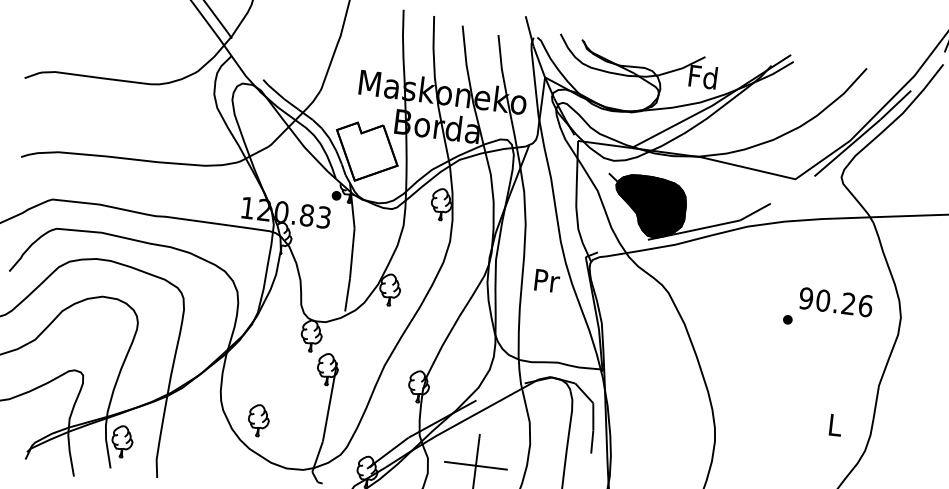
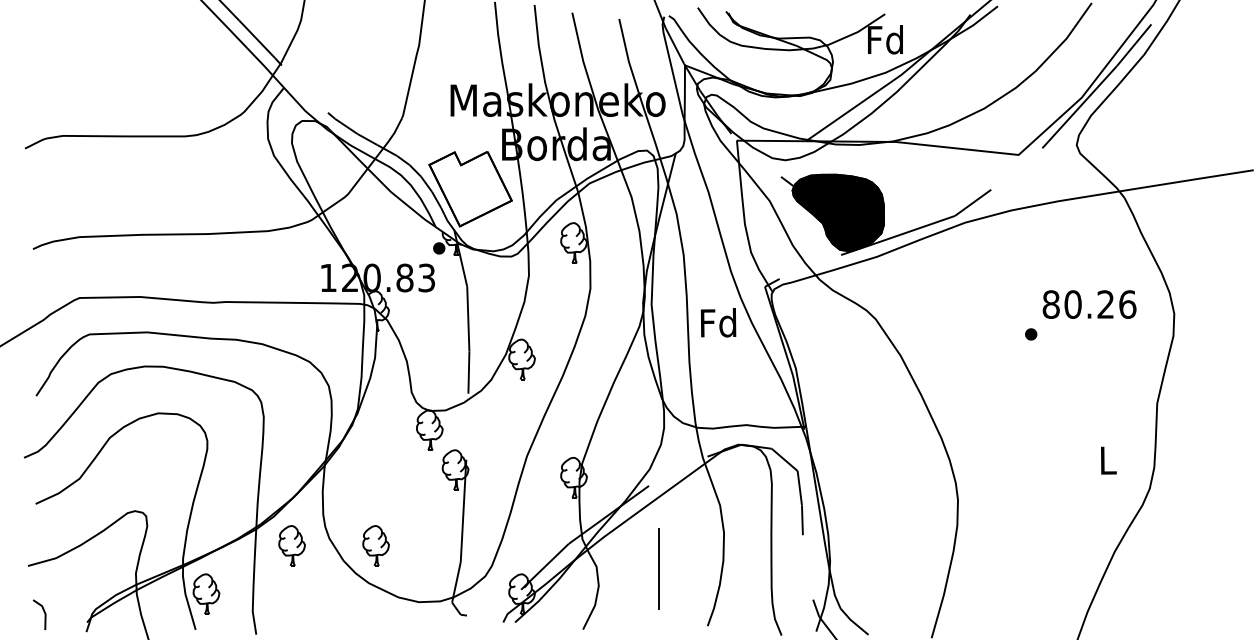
text: (546, 280) -> (718, 322), Pr -> Fd
text: (805, 298) -> (1050, 304), 90.26 -> 80.26
part: (193, 412) -> (291, 545), added
line: (475, 465) -> (658, 568), removed

